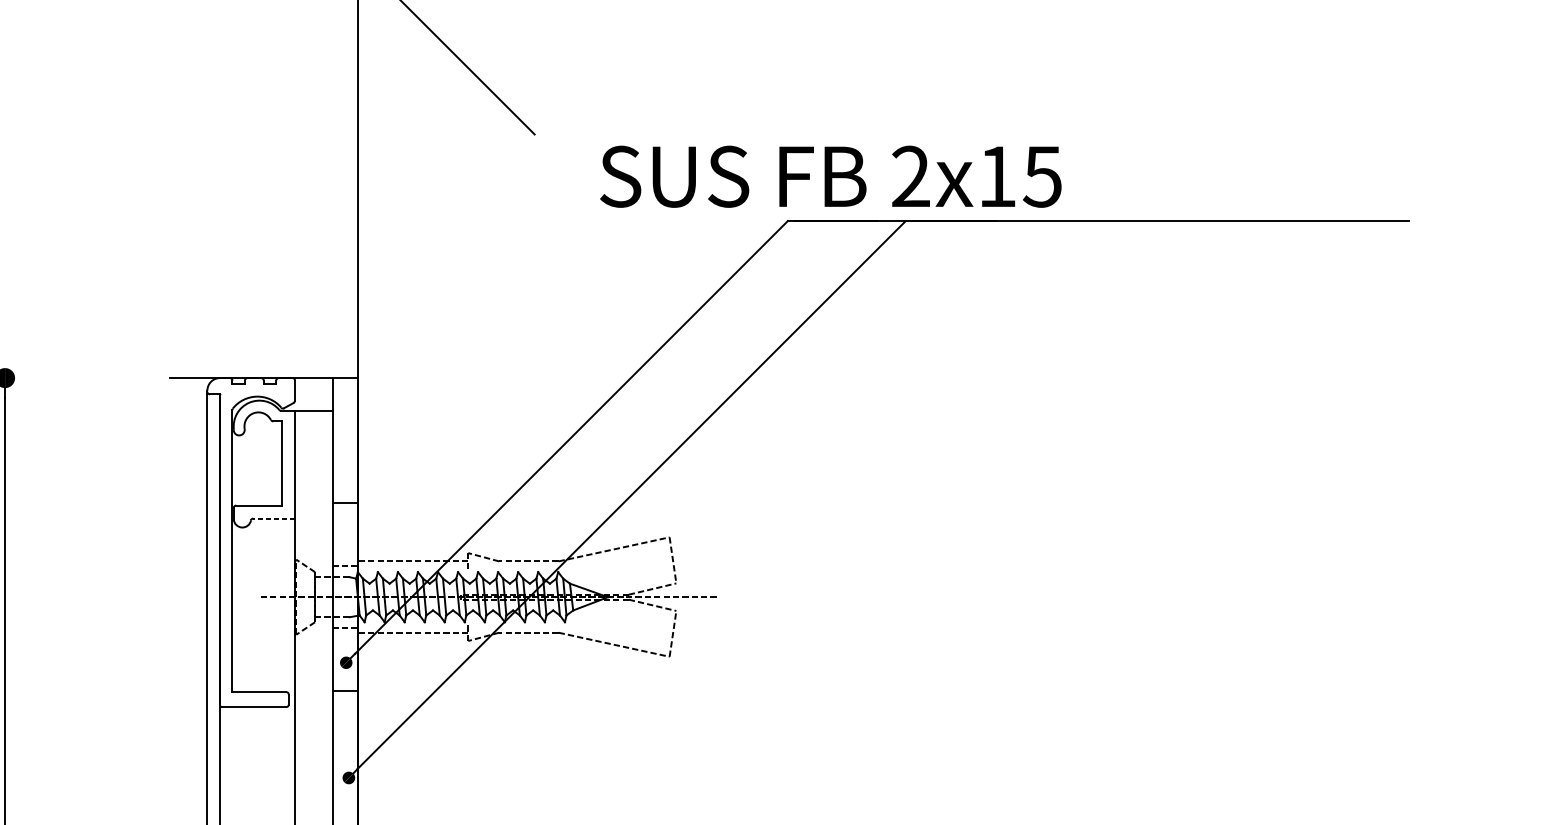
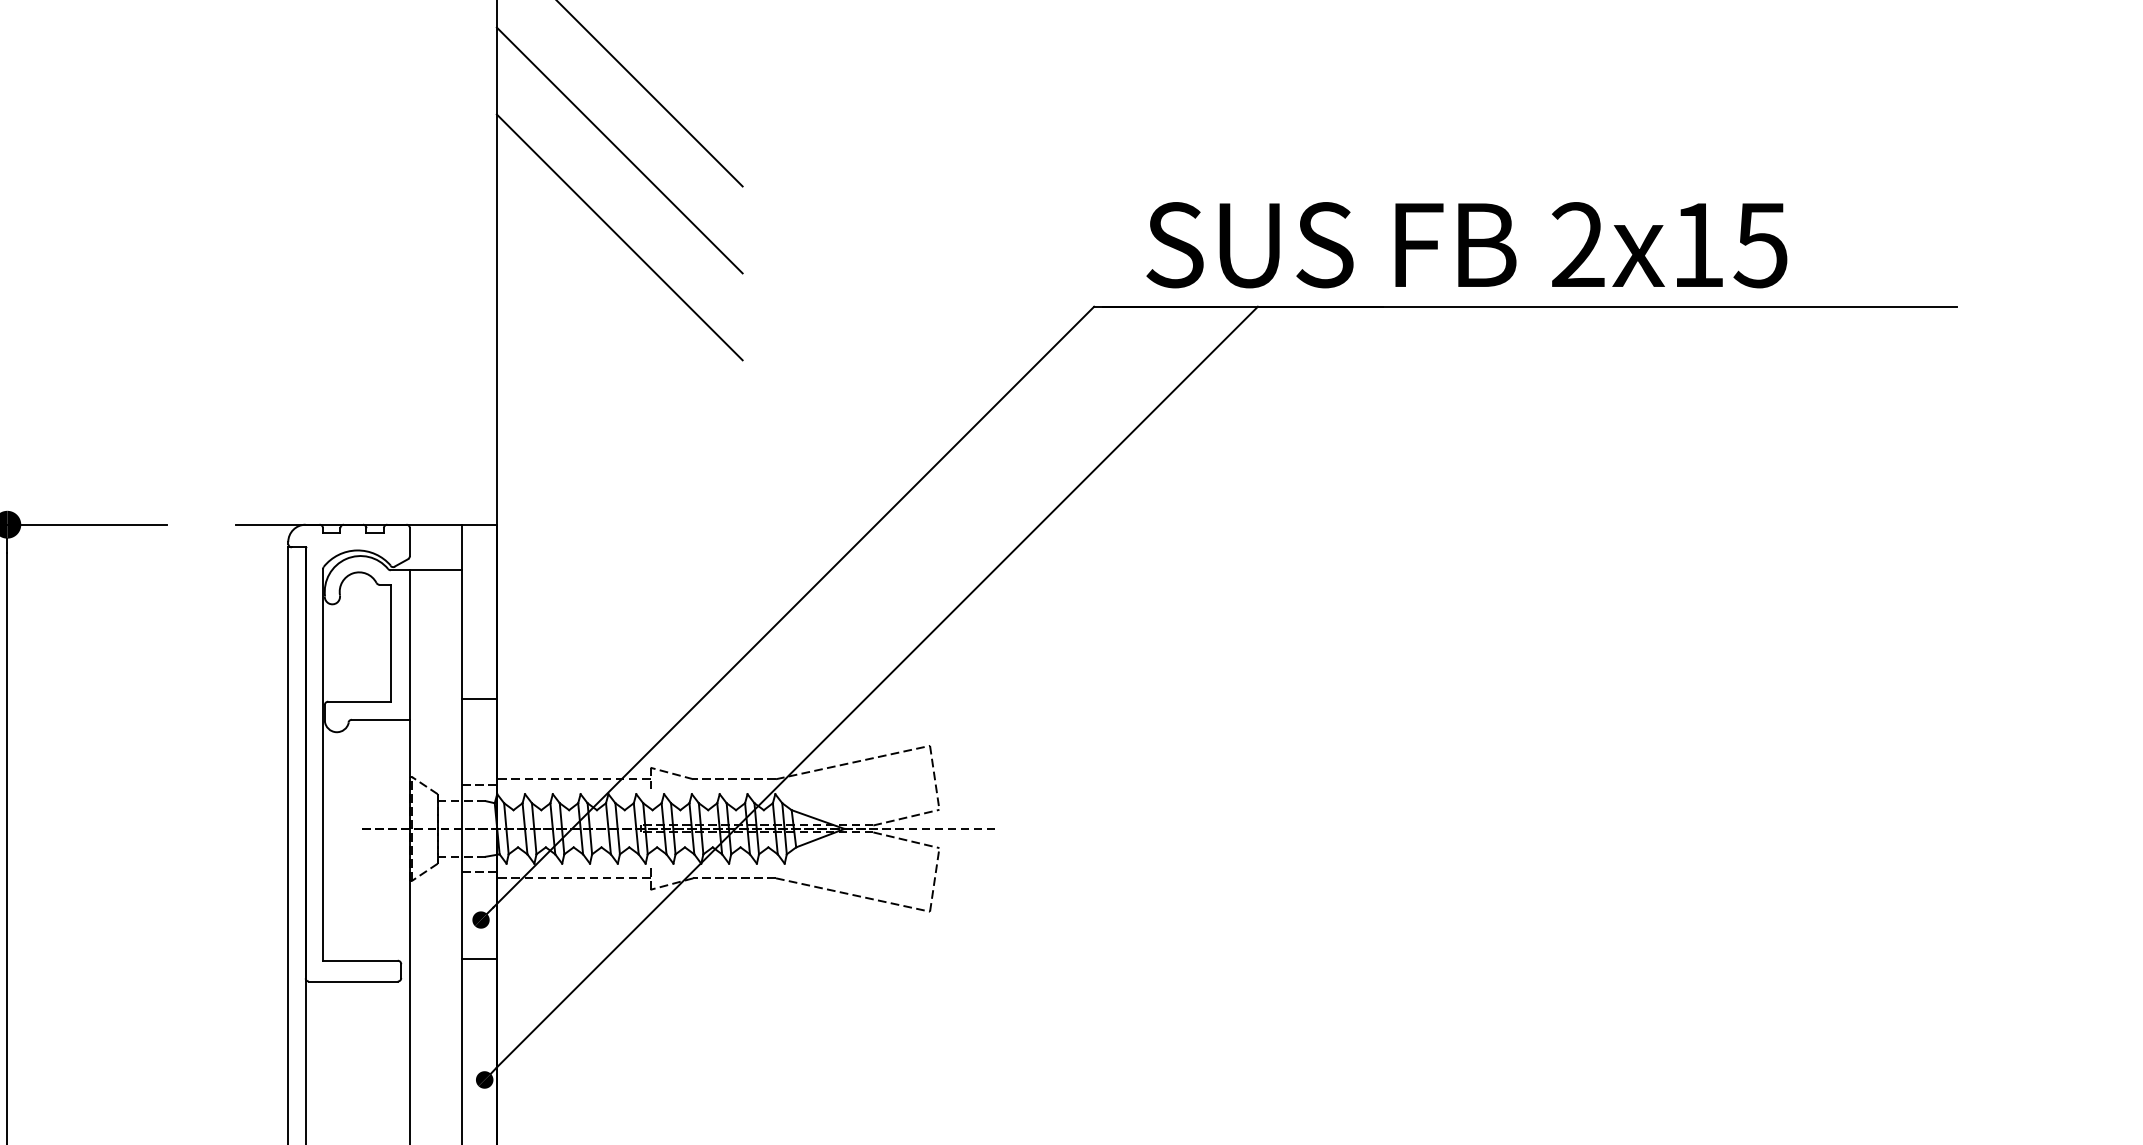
line: (445, 108) -> (619, 150), added
line: (445, 171) -> (619, 237), added
text: (830, 176) -> (1466, 245), moved
line: (62, 377) -> (86, 524), added
line: (273, 518) -> (380, 719), dashed -> solid

